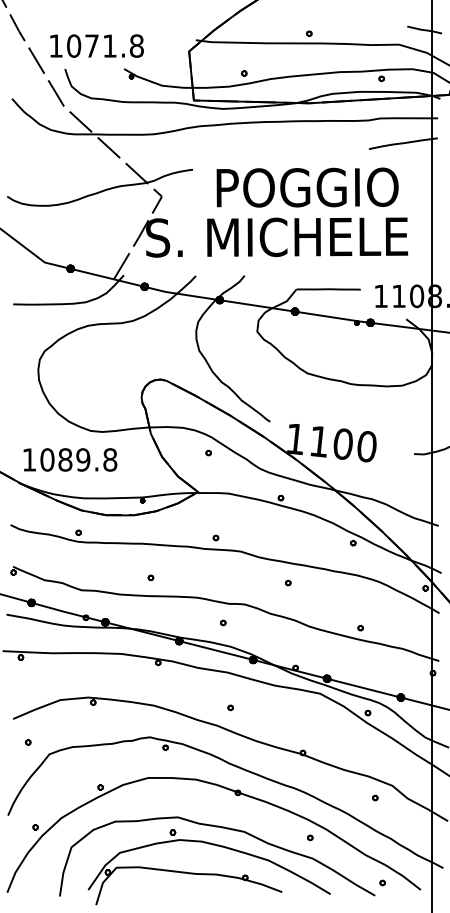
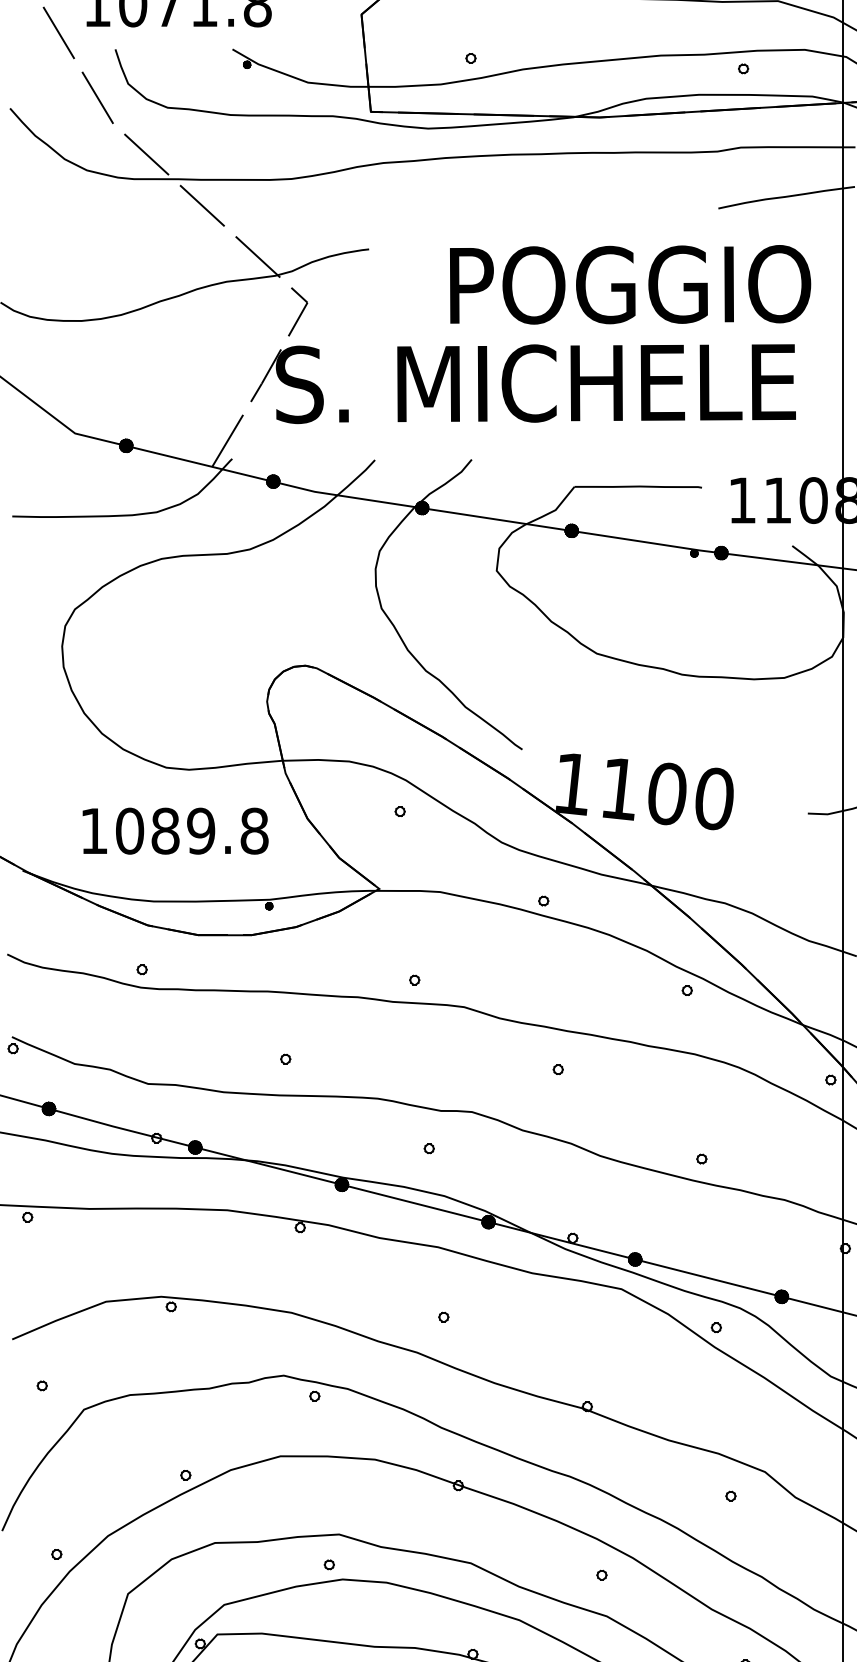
text: (307, 187) -> (630, 284), moved
text: (70, 459) -> (175, 830), moved

